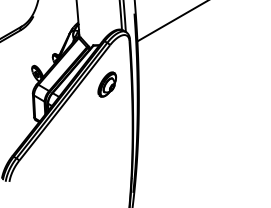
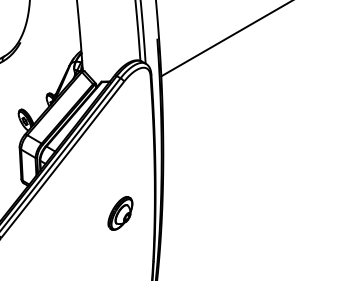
part: (106, 84) -> (119, 213), moved

